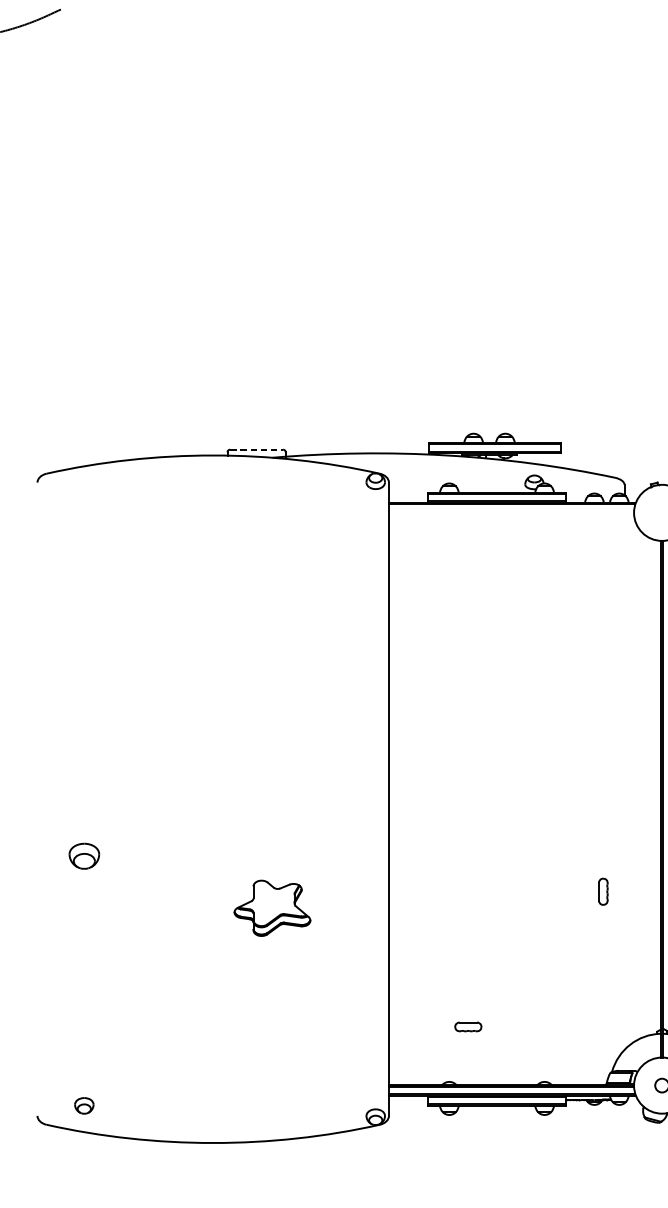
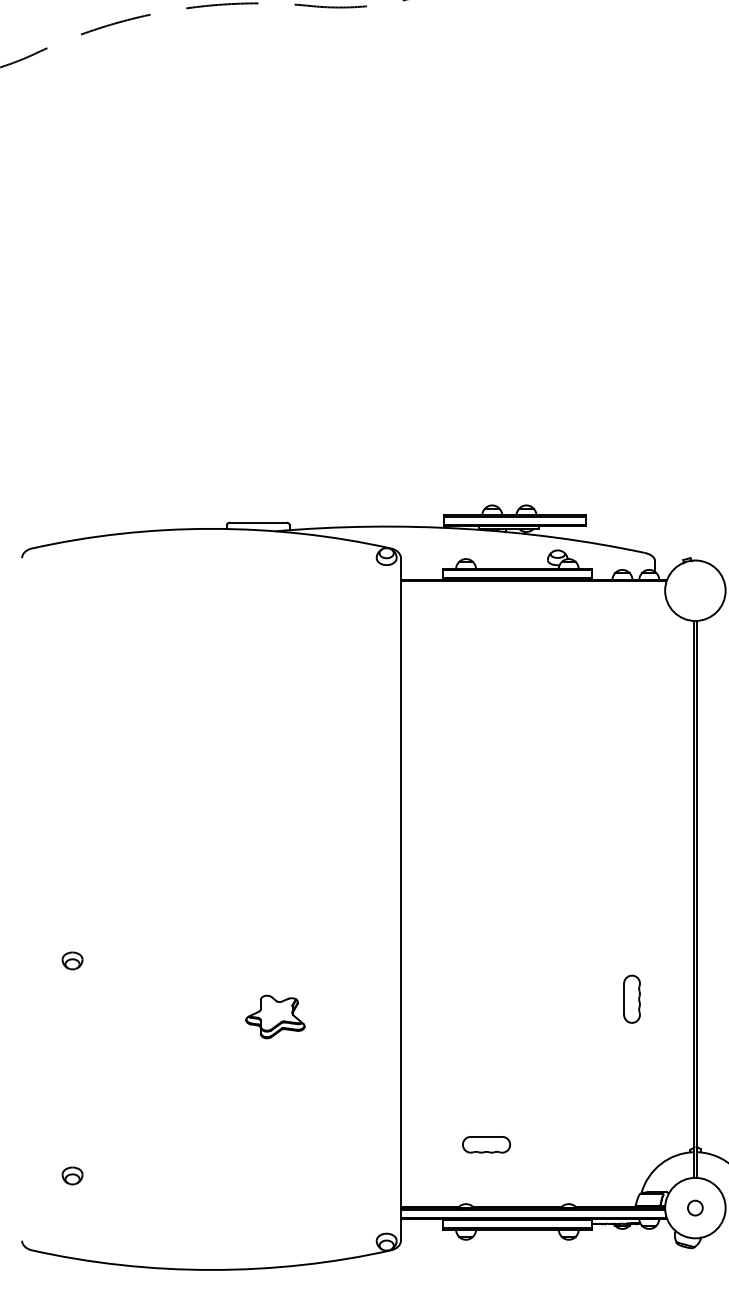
line: (256, 449) -> (258, 522), dashed -> solid
part: (84, 855) -> (72, 960), size x0.62
part: (602, 891) -> (631, 998), size x1.67
part: (272, 907) -> (275, 1016), size x0.71
part: (468, 1026) -> (486, 1144), size x1.67
part: (84, 1105) -> (72, 1175), moved

